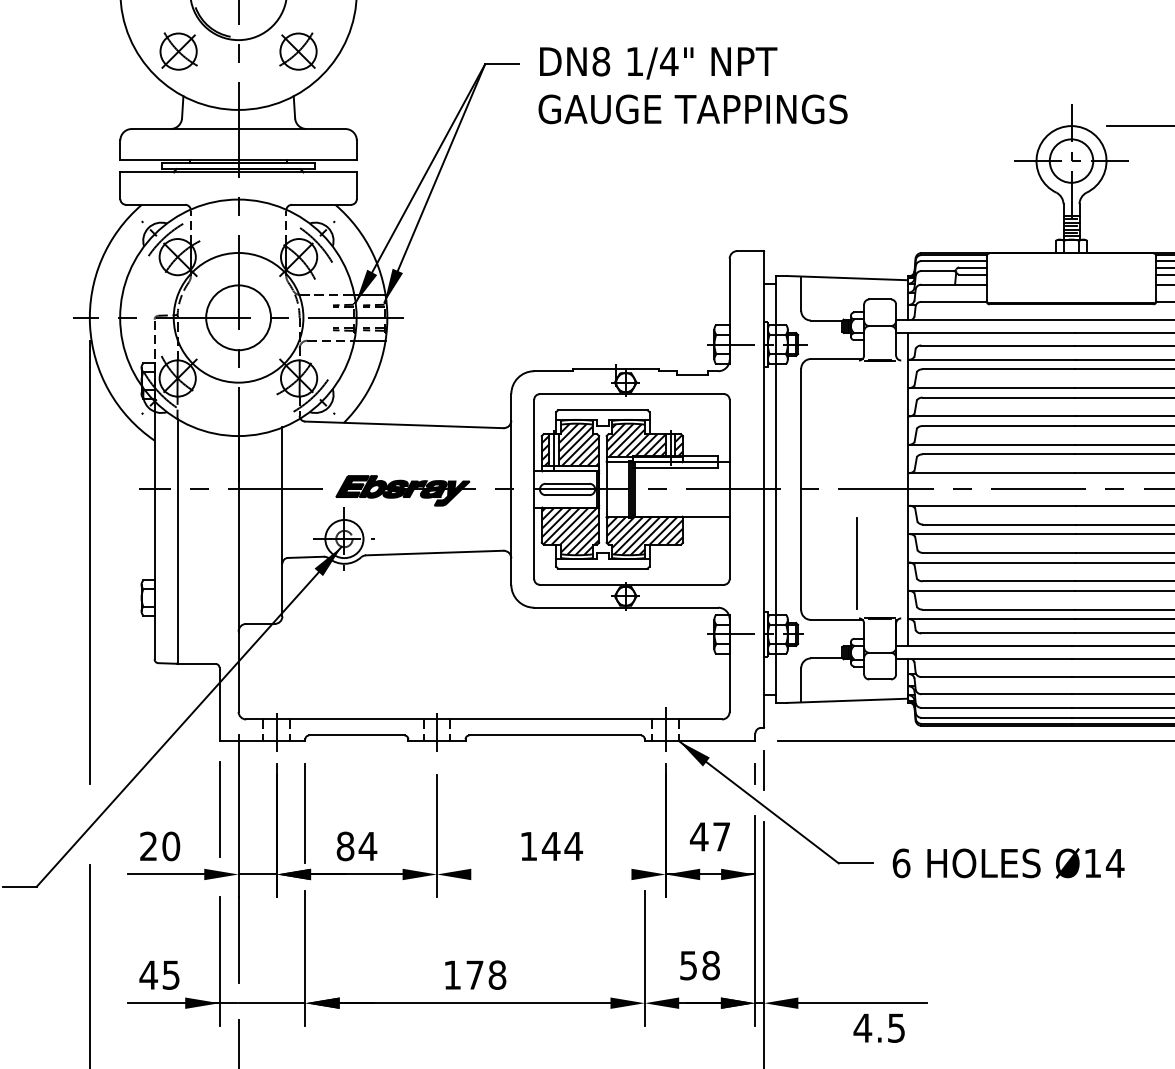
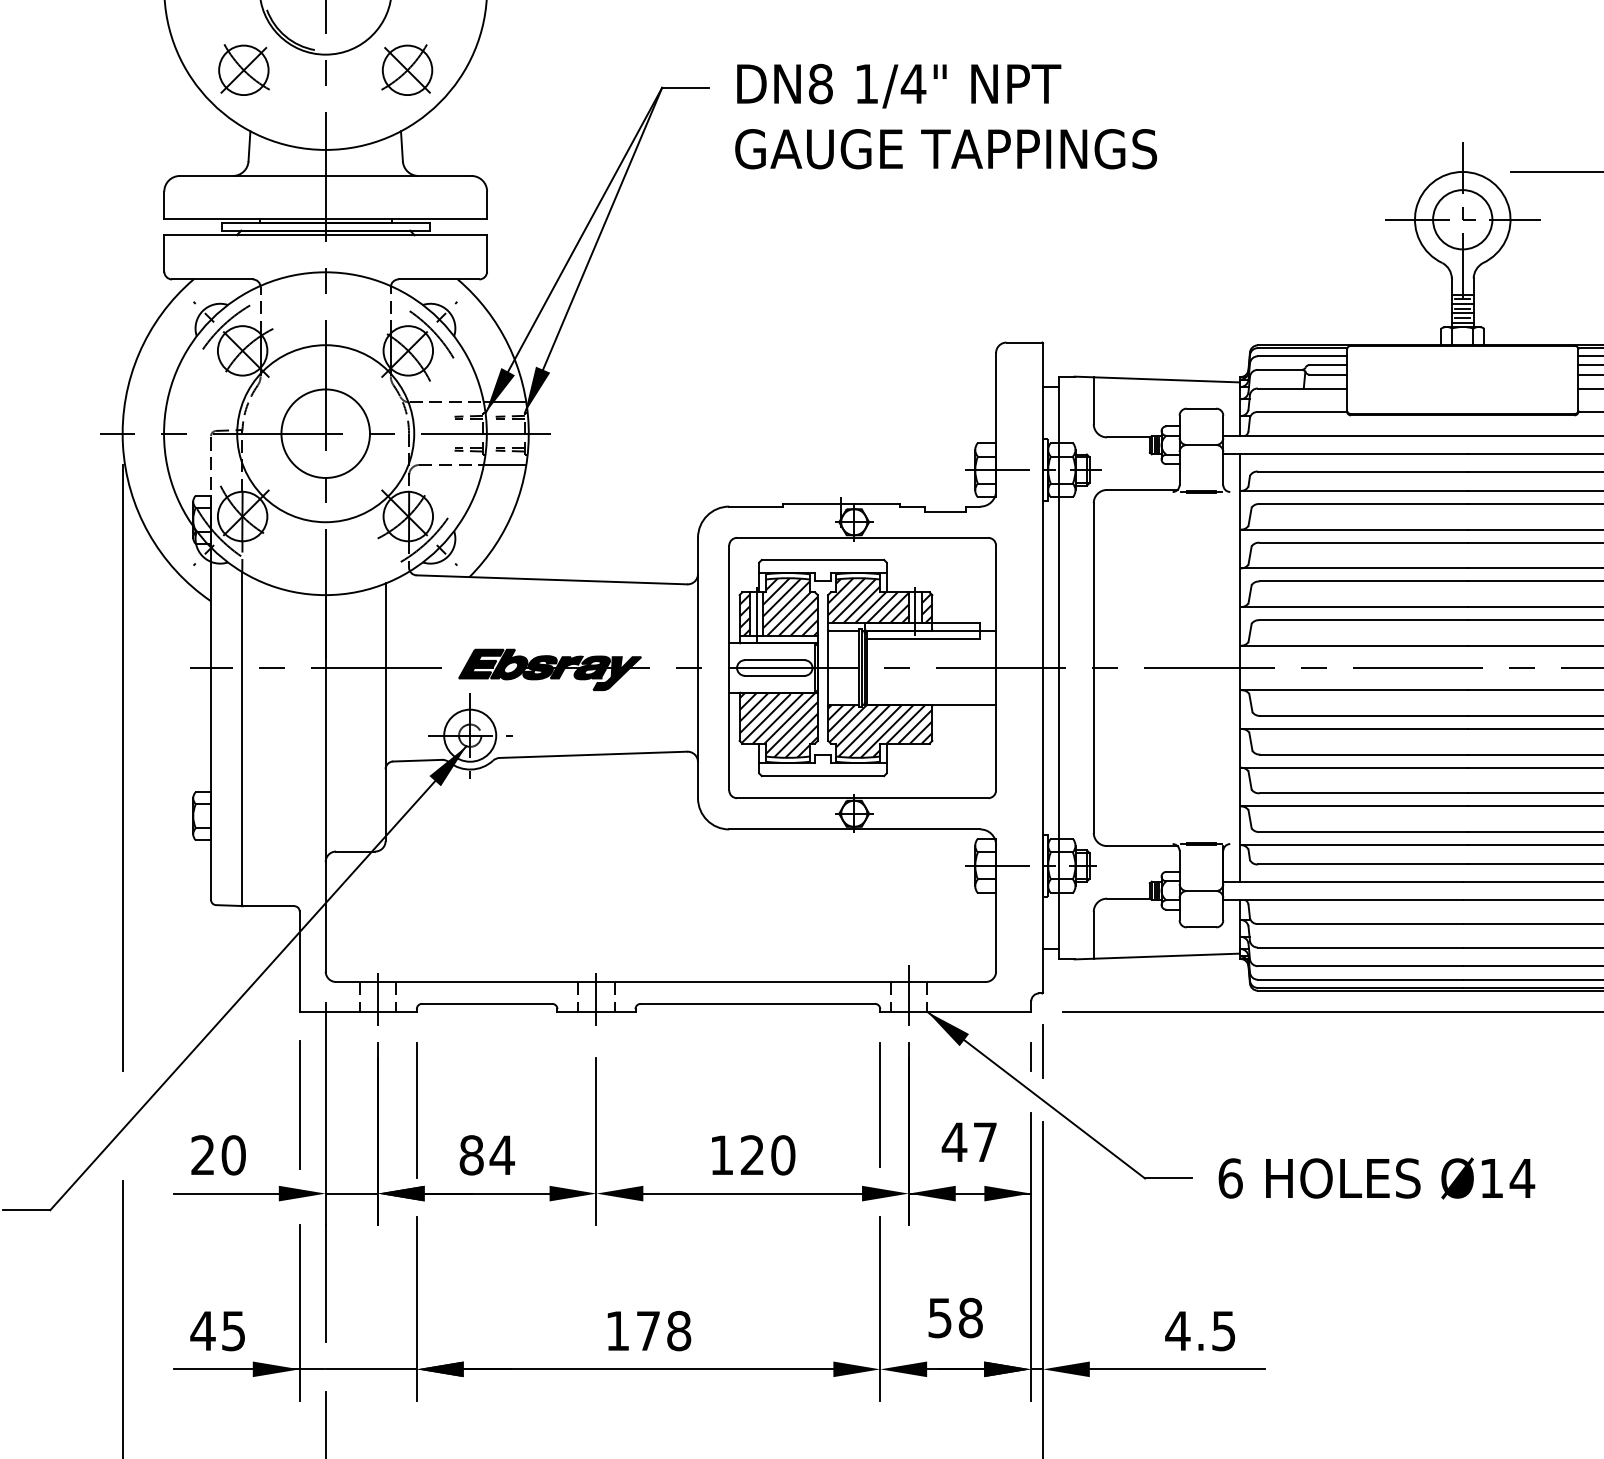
line: (856, 563) -> (879, 1104), moved
text: (561, 846) -> (766, 1155), 144 -> 120
line: (551, 874) -> (752, 1193), added
text: (878, 1027) -> (1199, 1330), moved

